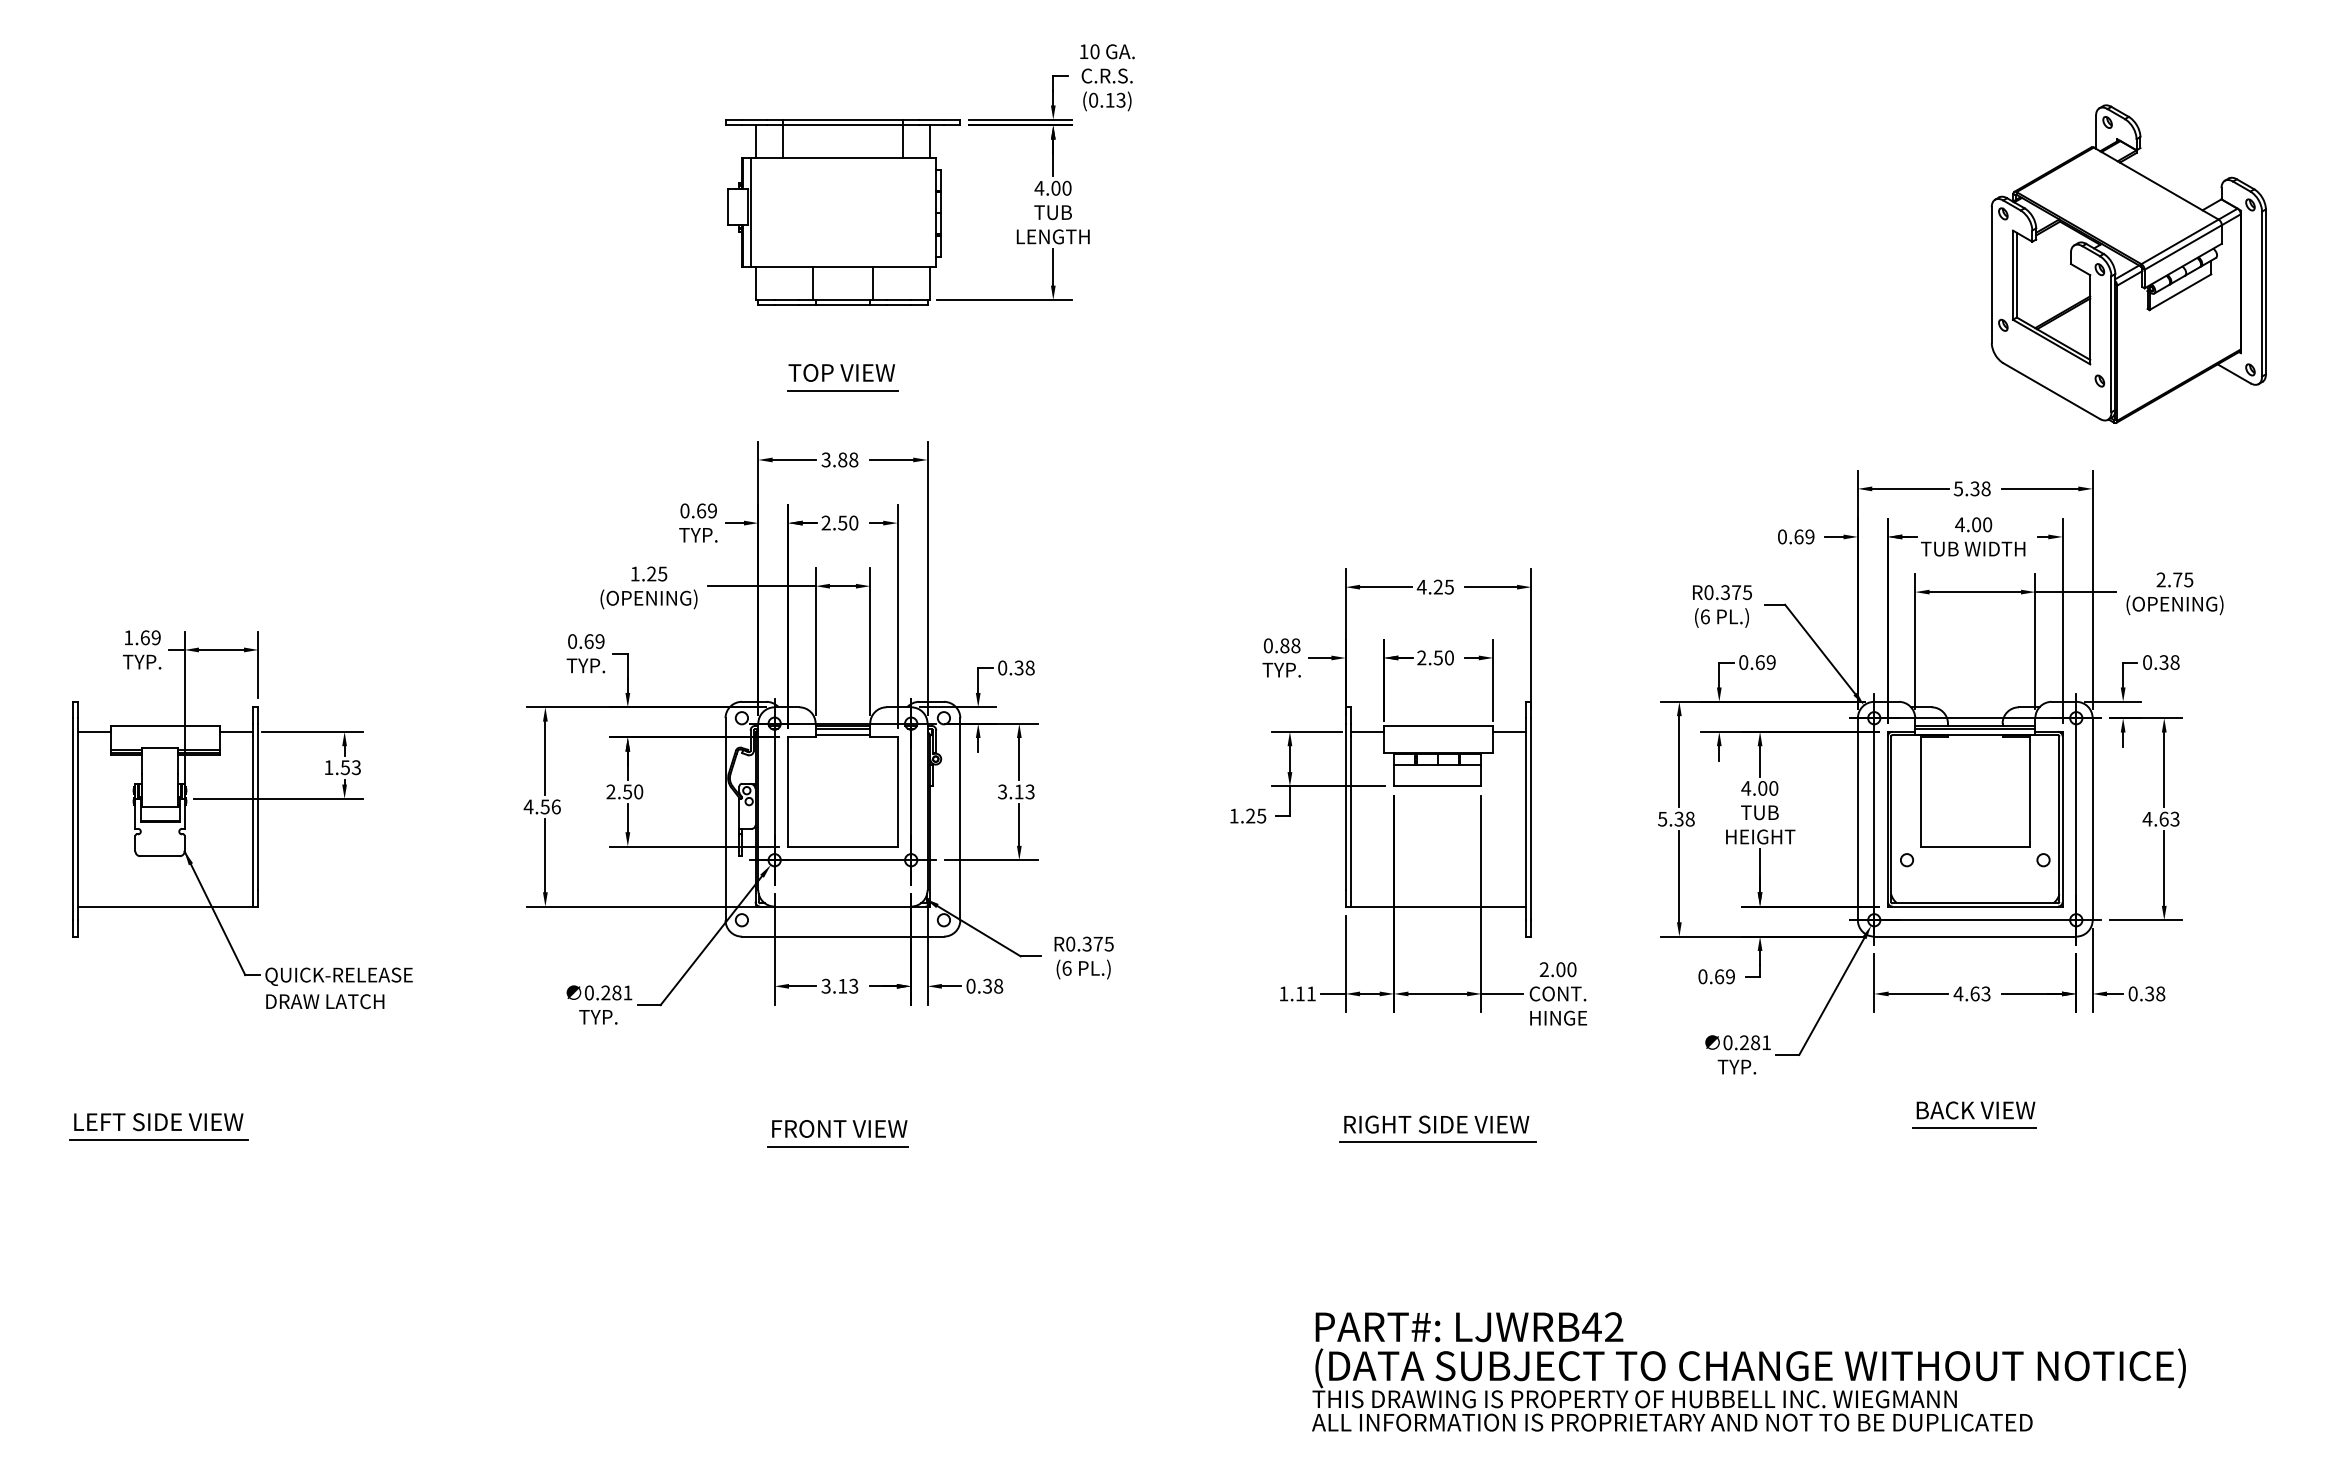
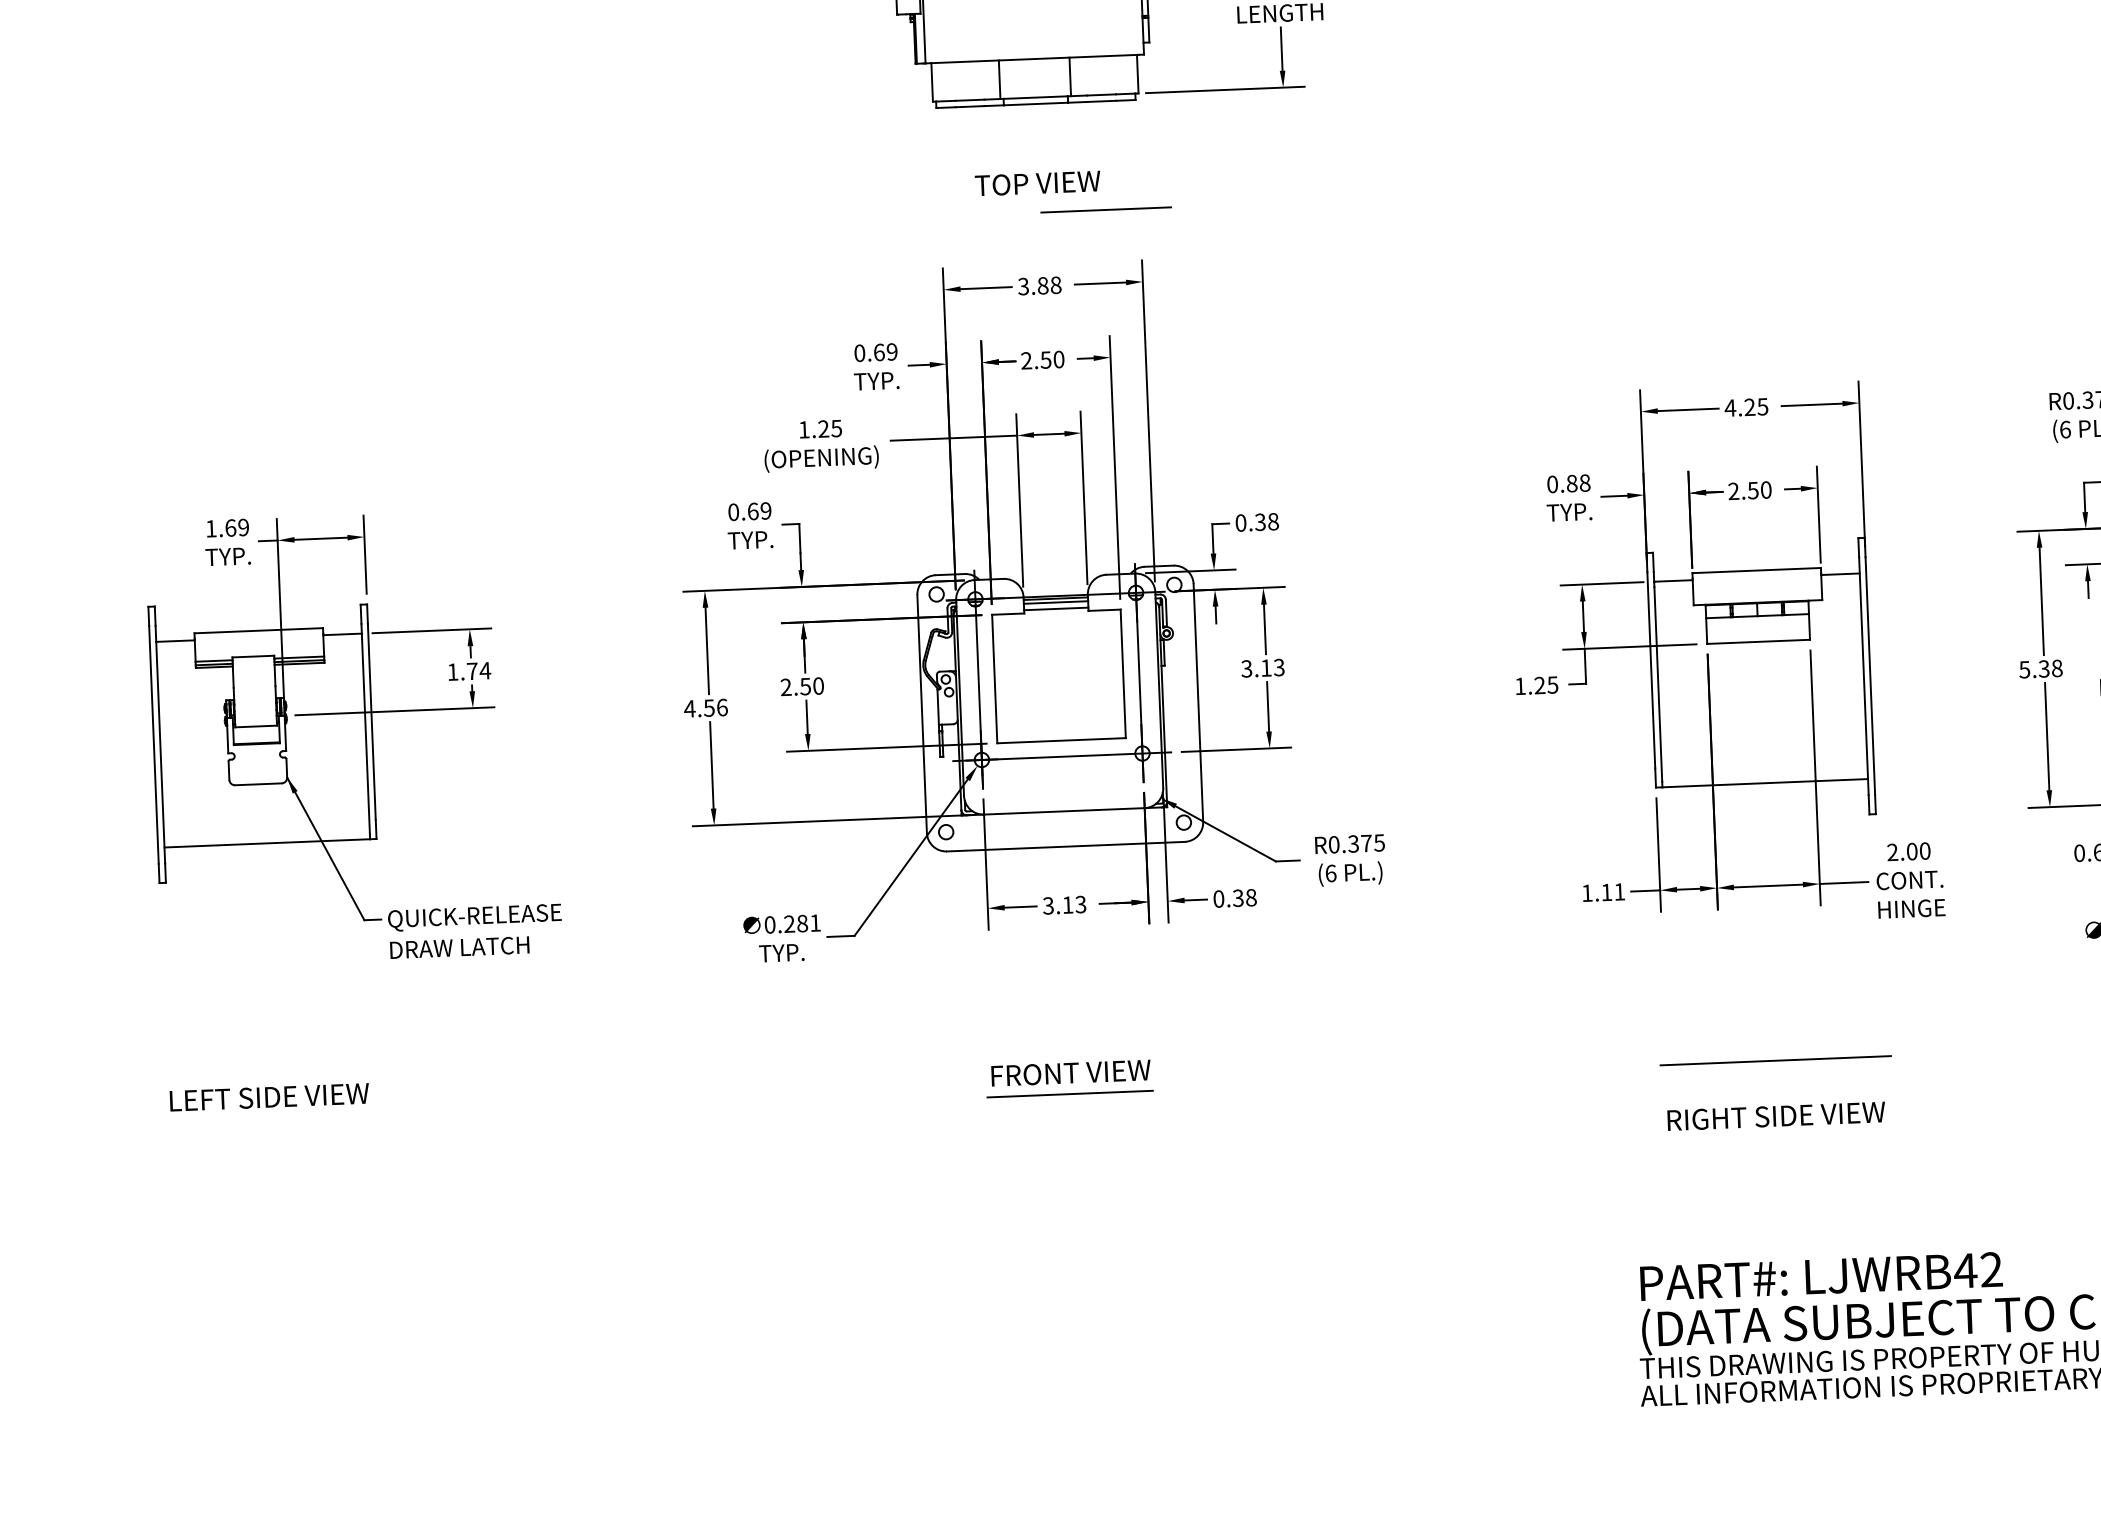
line: (842, 390) -> (1105, 209), moved
text: (350, 767) -> (478, 670), 1.53 -> 1.74
text: (1436, 1124) -> (1776, 1116), moved
line: (158, 1139) -> (270, 1117), removed

